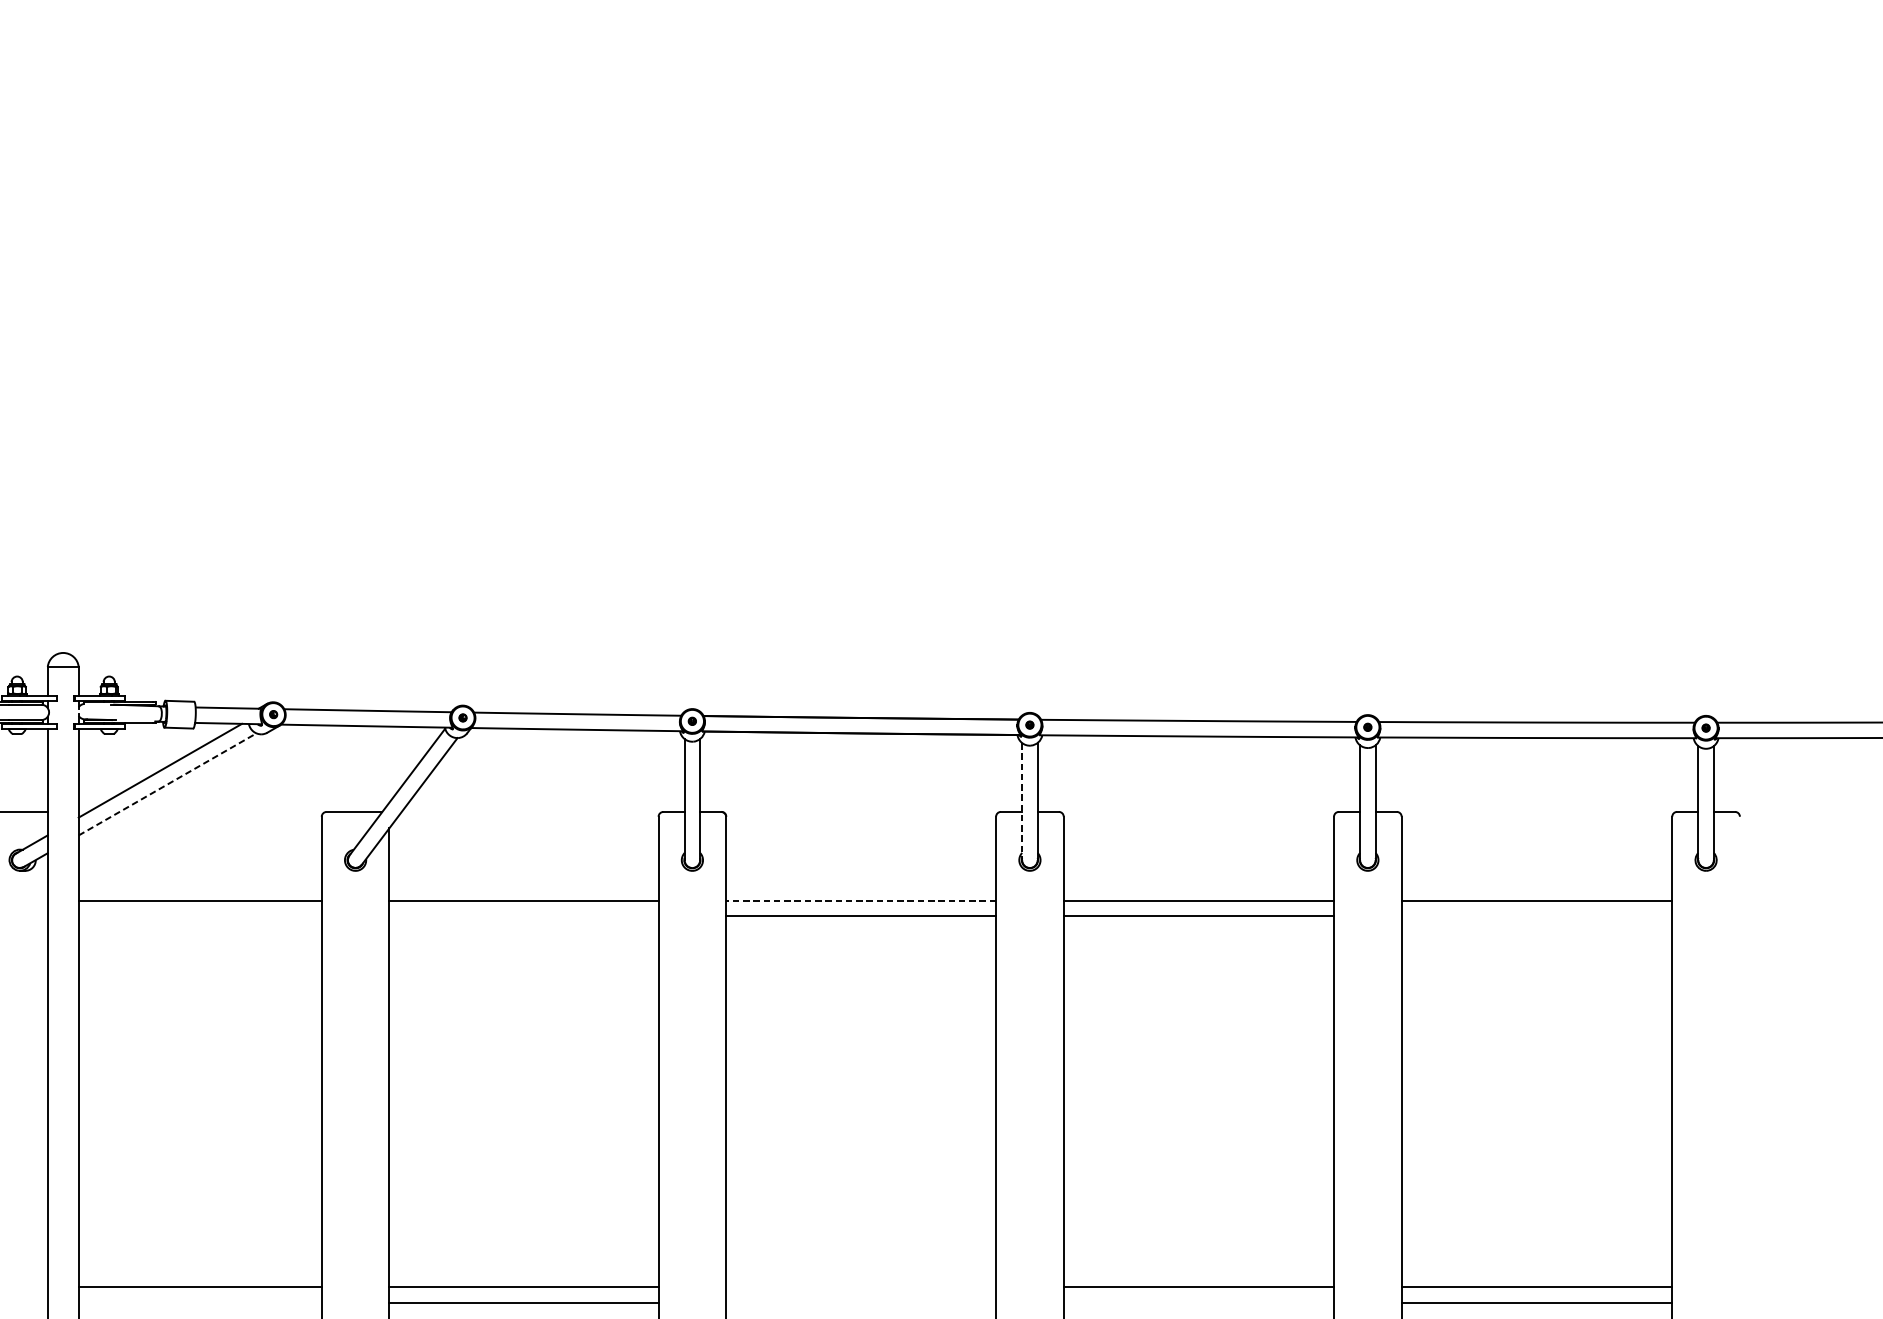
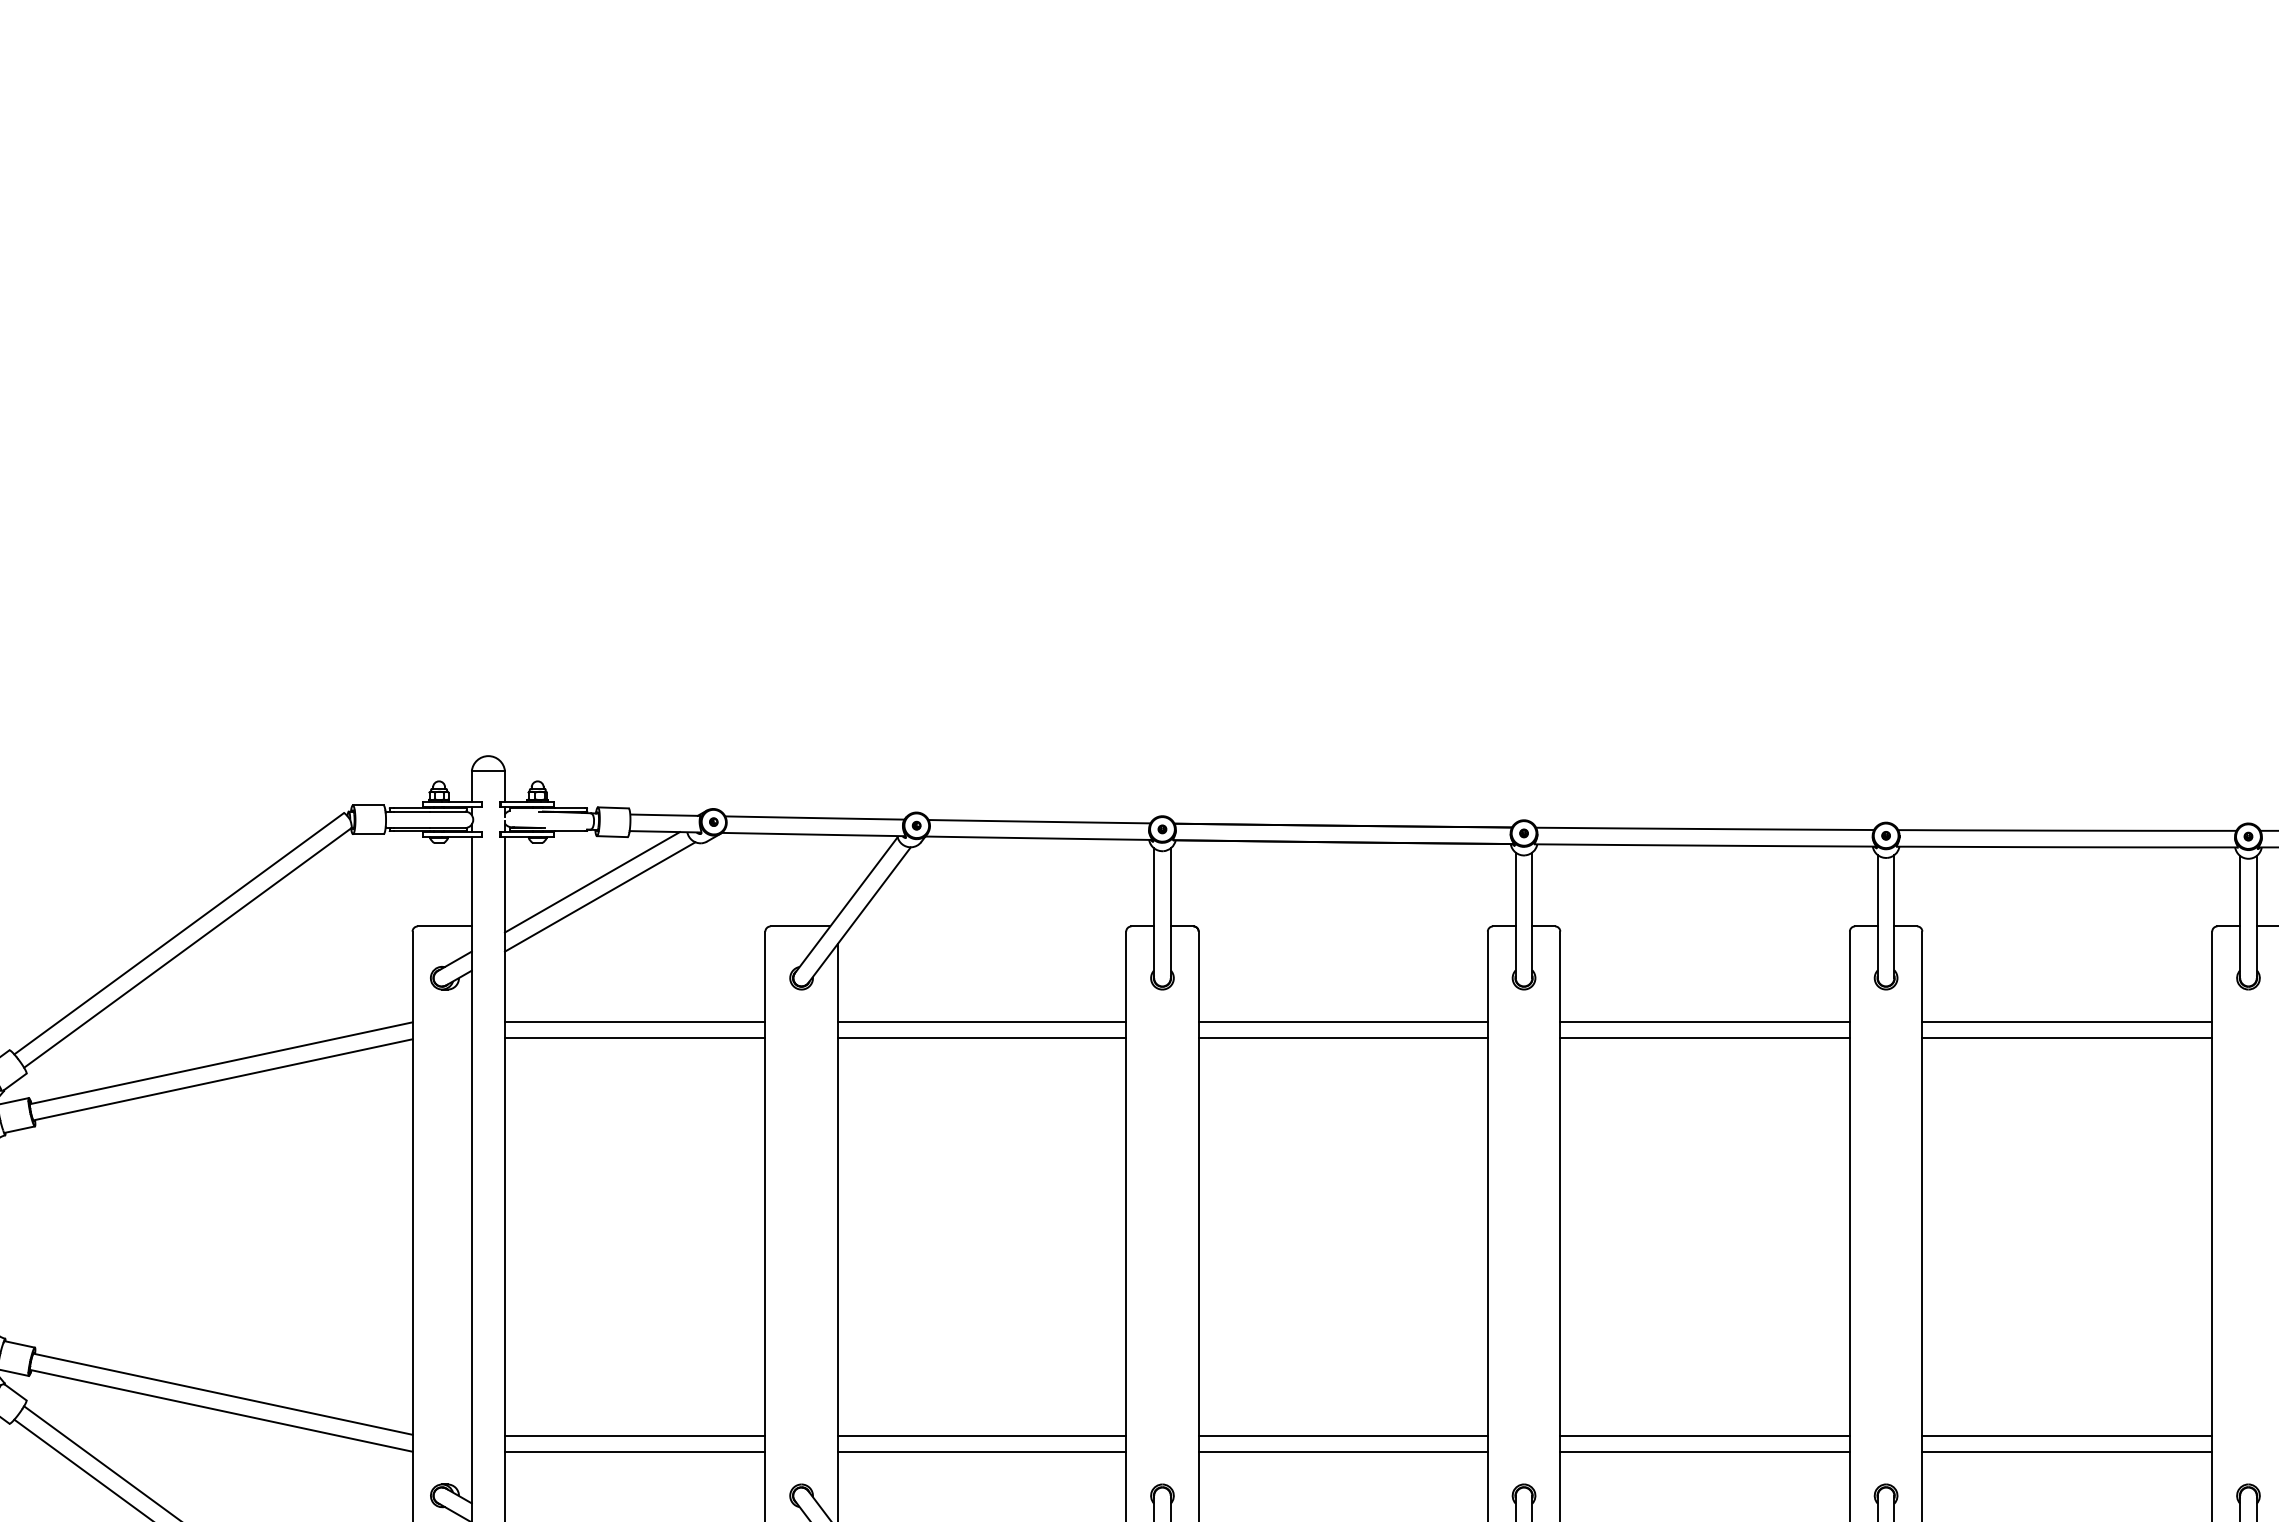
line: (167, 783) -> (600, 896), dashed -> solid
line: (1021, 801) -> (1515, 915), dashed -> solid
line: (861, 900) -> (1343, 1021), dashed -> solid
line: (199, 916) -> (634, 1038), added
line: (523, 916) -> (981, 1038), added
line: (1537, 916) -> (2067, 1038), added
line: (860, 1287) -> (1342, 1435), added
line: (199, 1302) -> (634, 1452), added
line: (860, 1302) -> (1342, 1452), added
line: (1198, 1302) -> (1704, 1452), added

